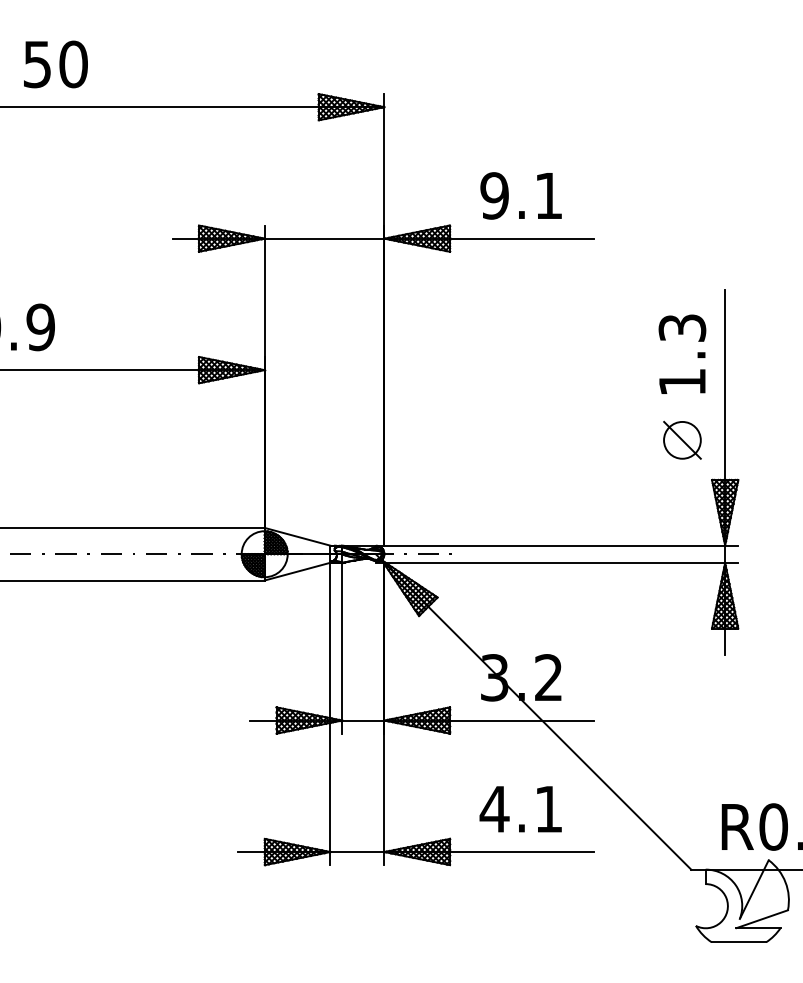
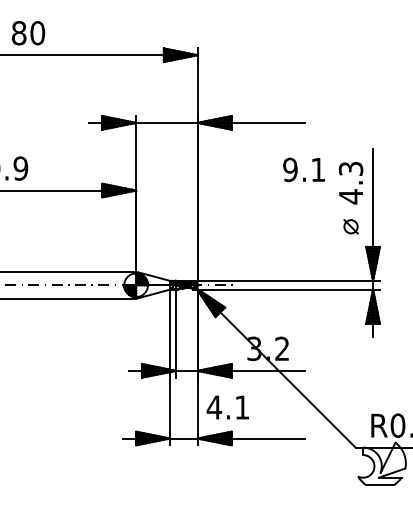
text: (38, 64) -> (19, 33), 50 -> 80
text: (520, 195) -> (303, 169), moved
text: (681, 381) -> (350, 196), 1.3 -> 4.3
part: (681, 440) -> (350, 226), size x0.7
text: (520, 809) -> (227, 407), moved

